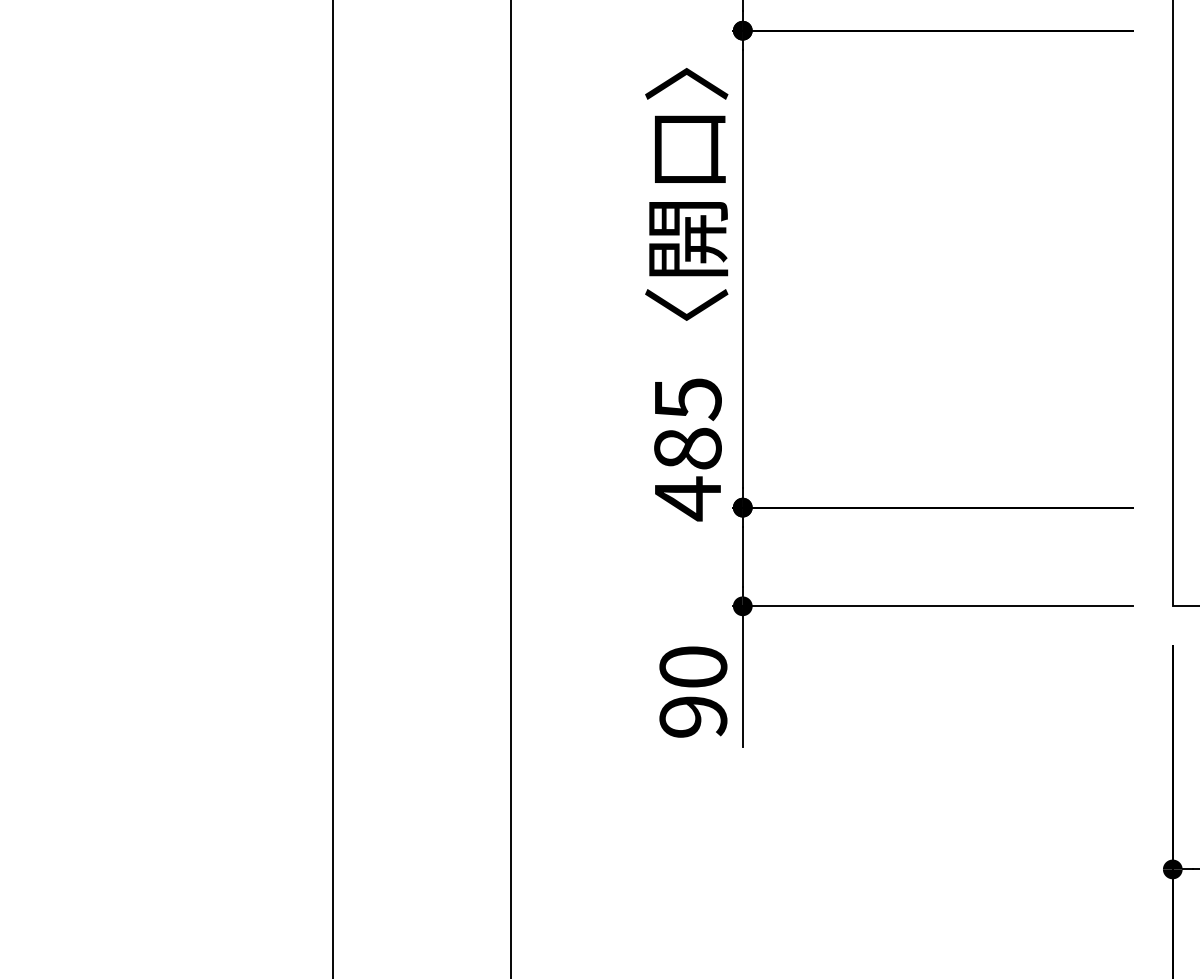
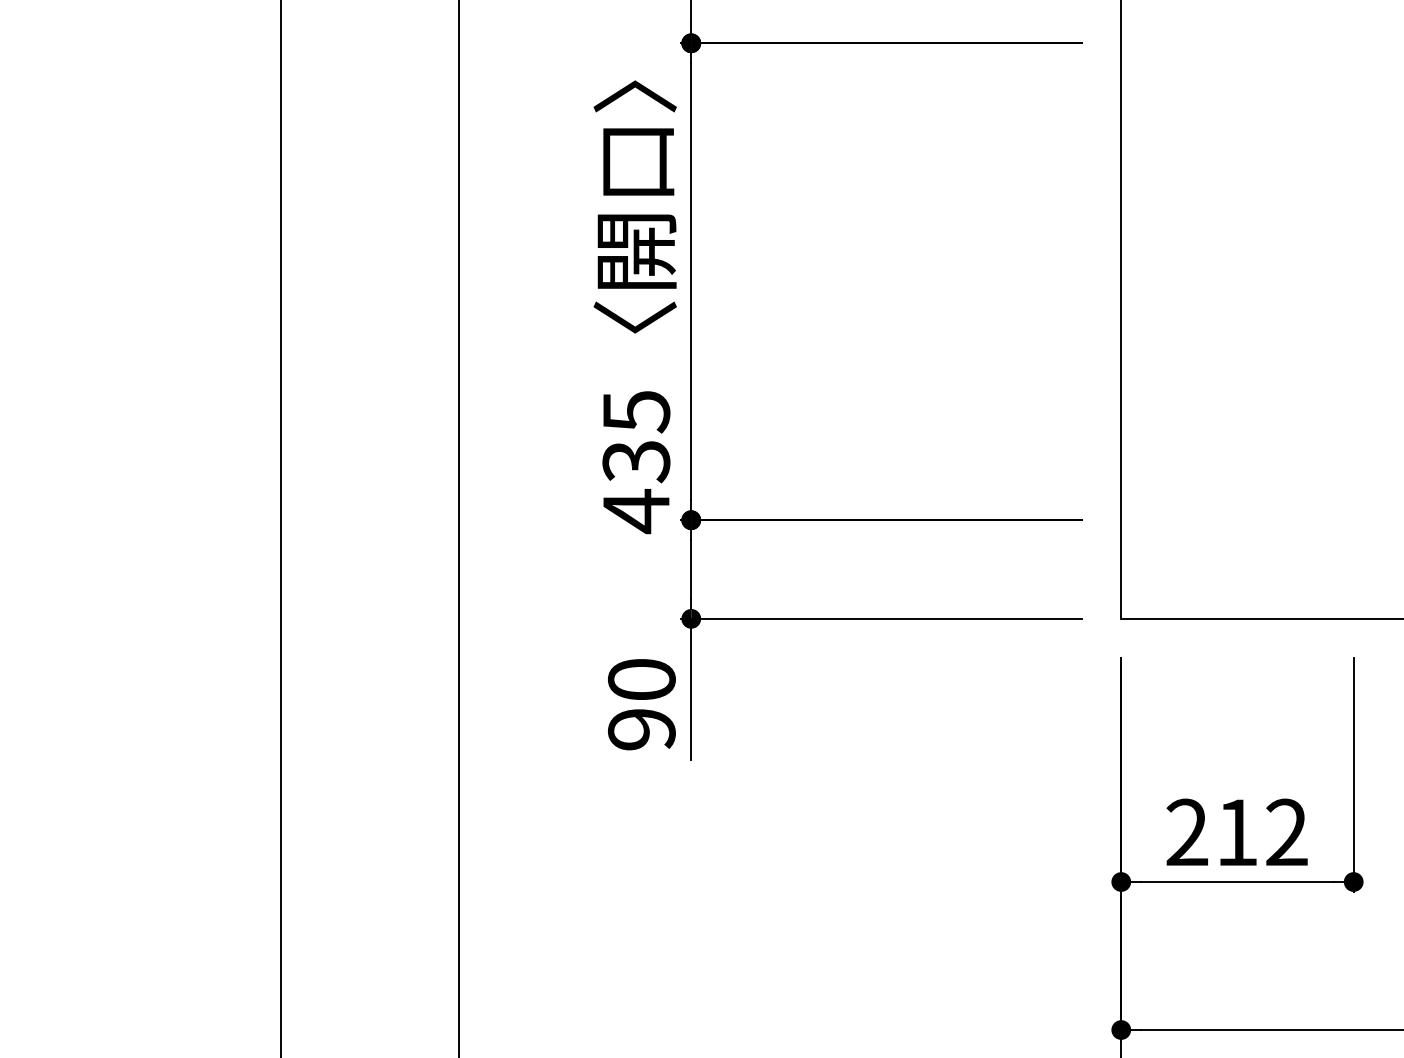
text: (688, 448) -> (636, 461), 485 -> 435

